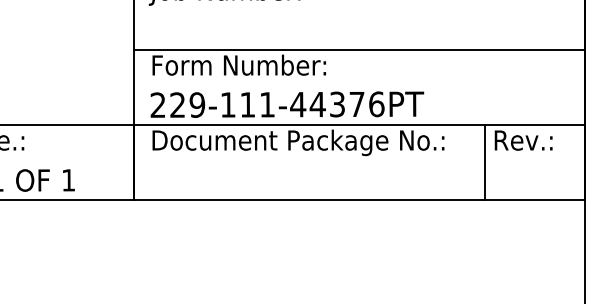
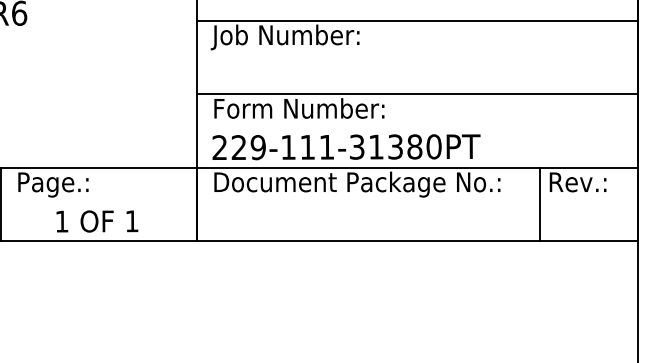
text: (337, 103) -> (395, 146), 229-111-44376PT -> 229-111-31380PT

